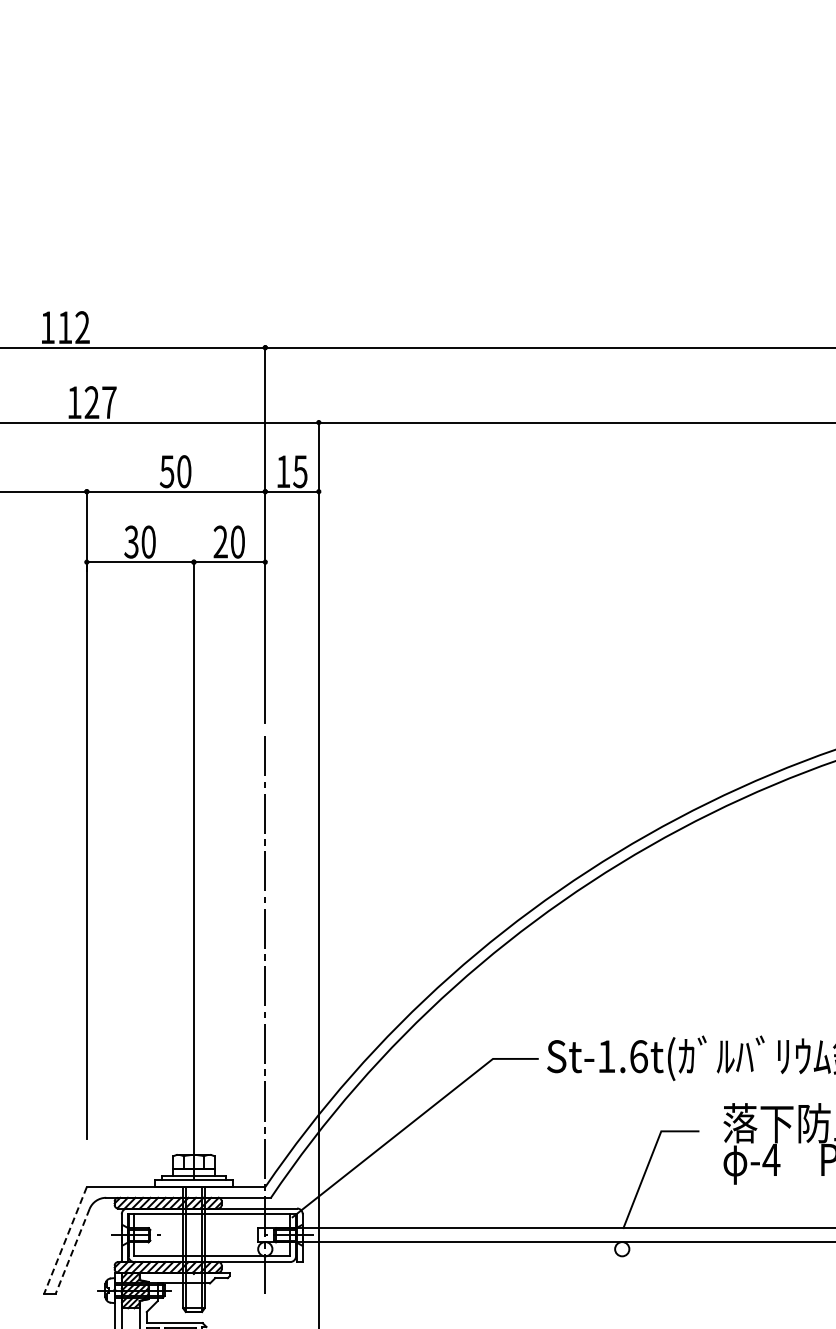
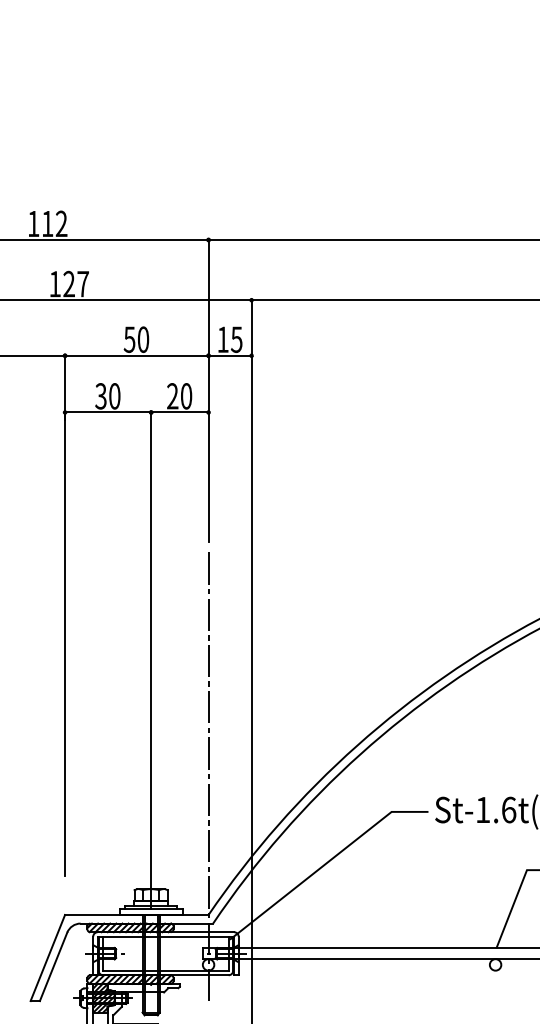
line: (65, 1240) -> (47, 957), dashed -> solid
line: (72, 1251) -> (53, 966), dashed -> solid

